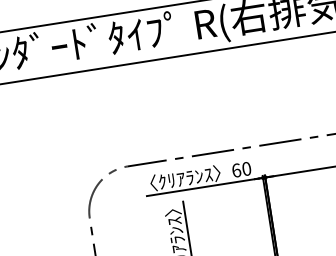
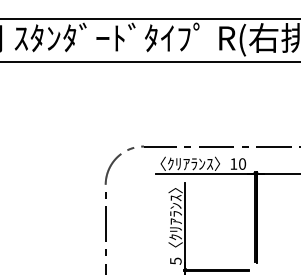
text: (236, 169) -> (233, 163), 60 -> 10

